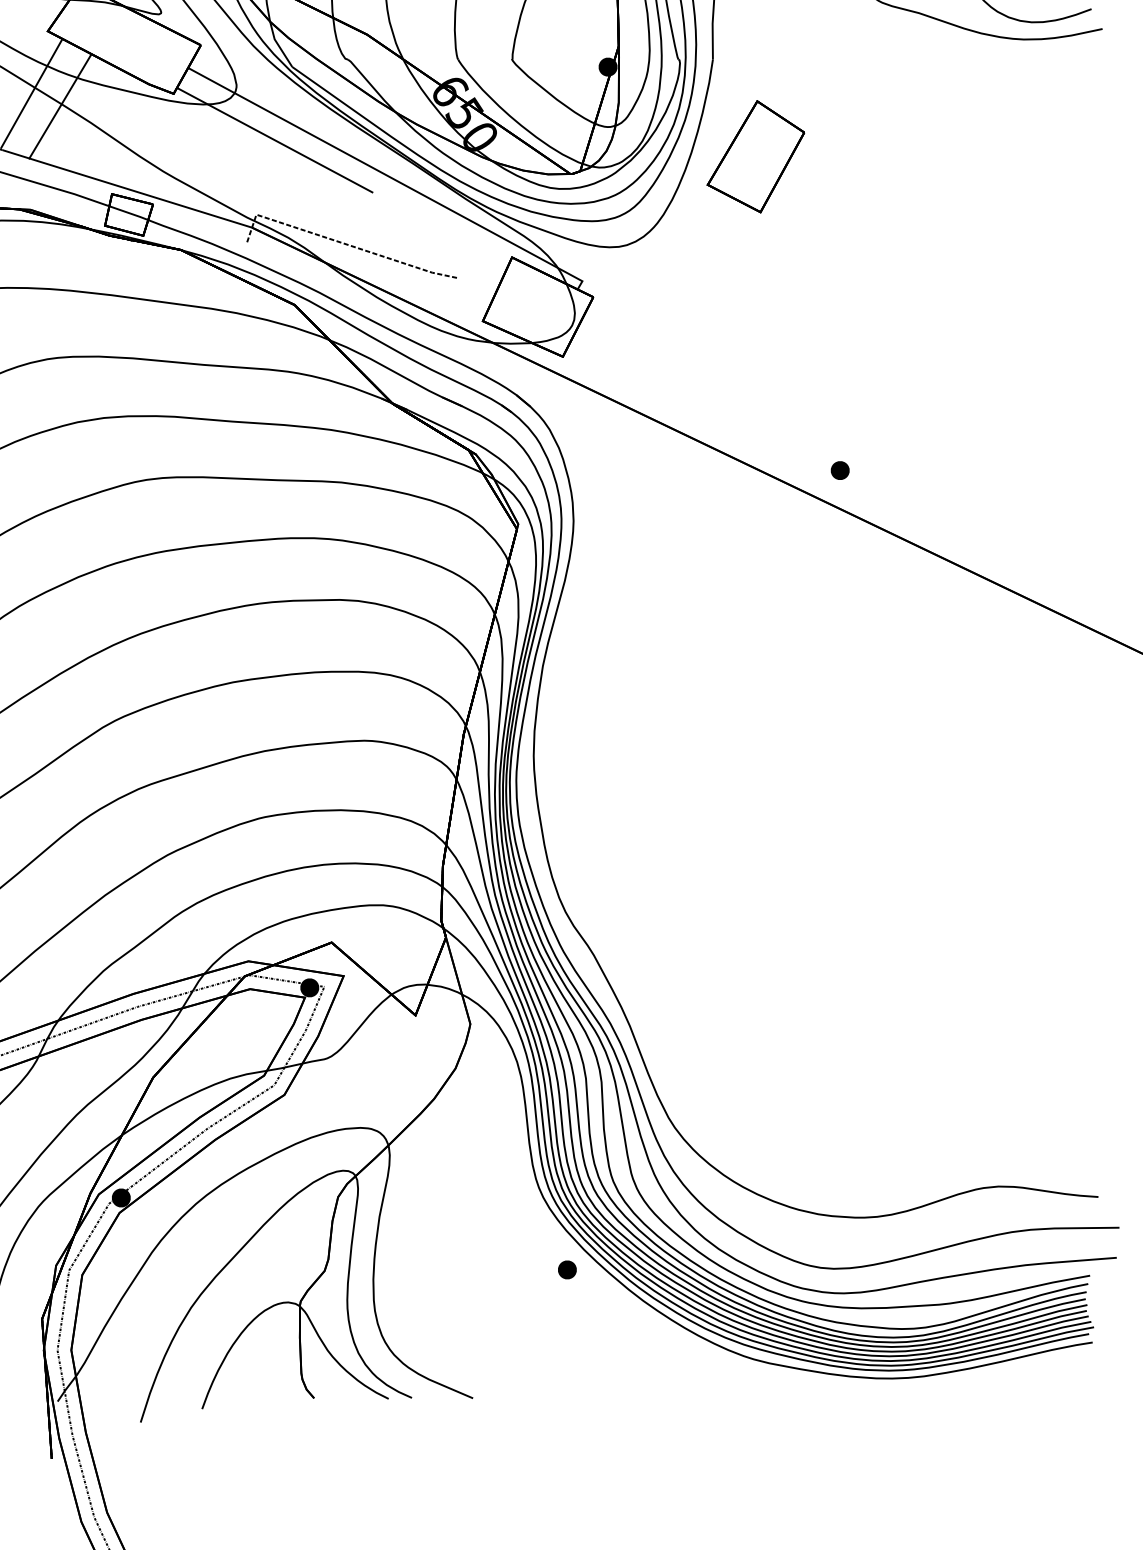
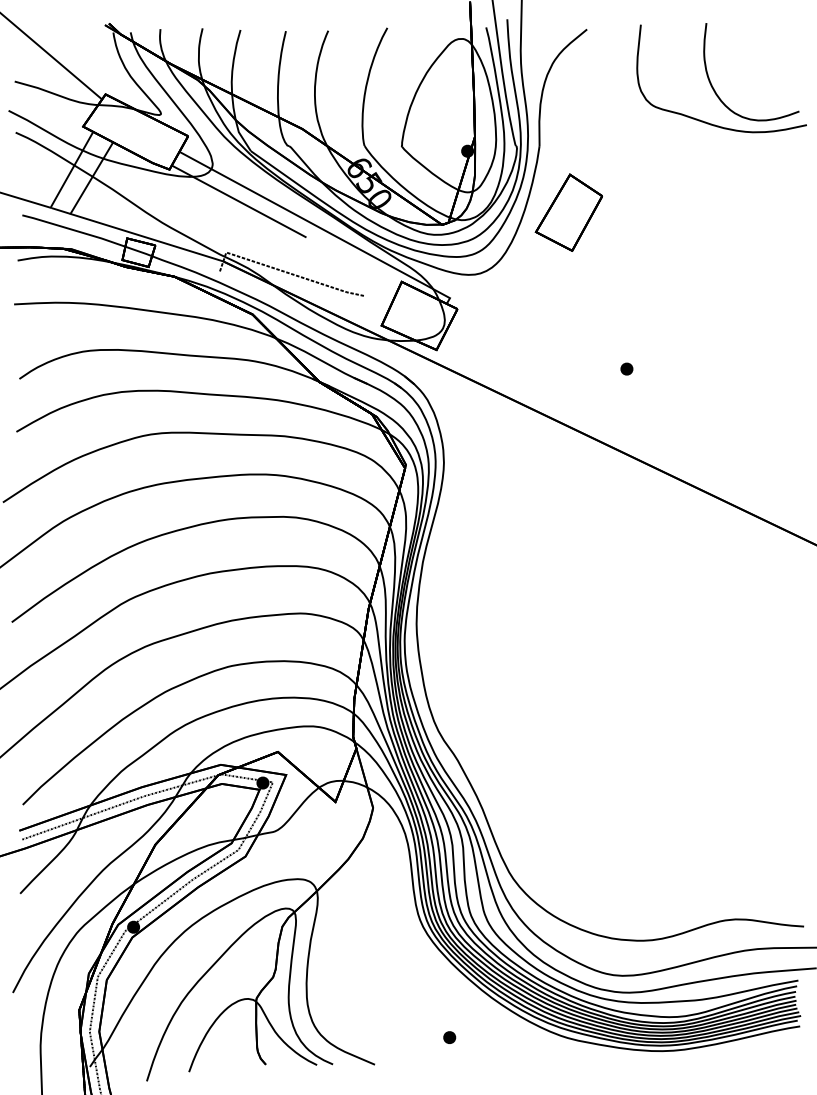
part: (839, 469) -> (626, 368), moved
part: (567, 1269) -> (449, 1037), moved

